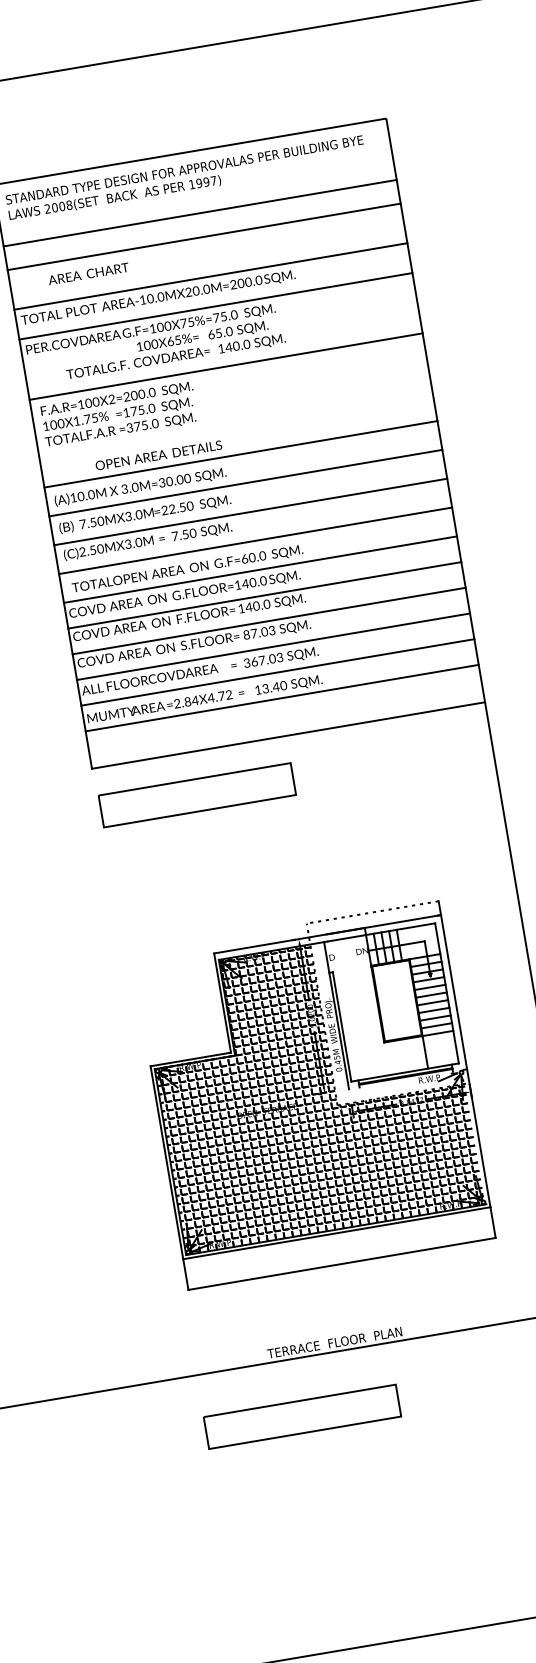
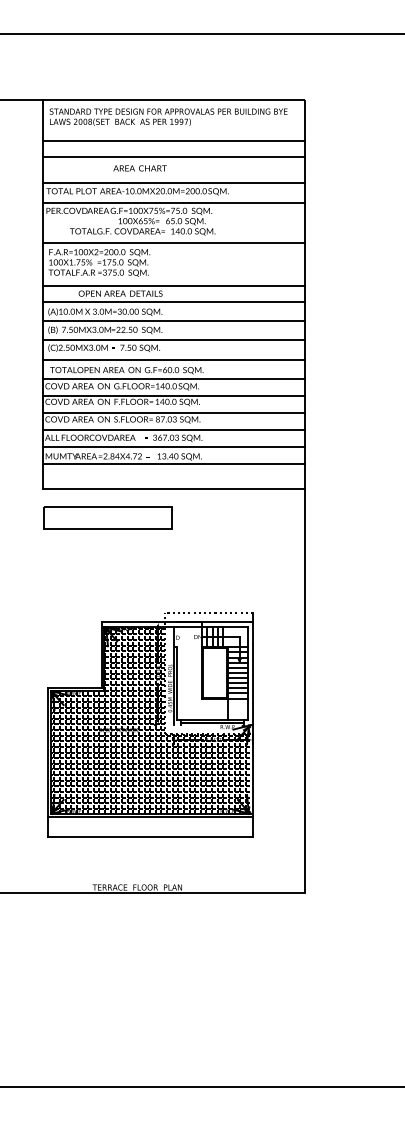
text: (87, 274) -> (139, 168), moved
line: (236, 429) -> (173, 285), added
part: (301, 1416) -> (107, 931), removed

